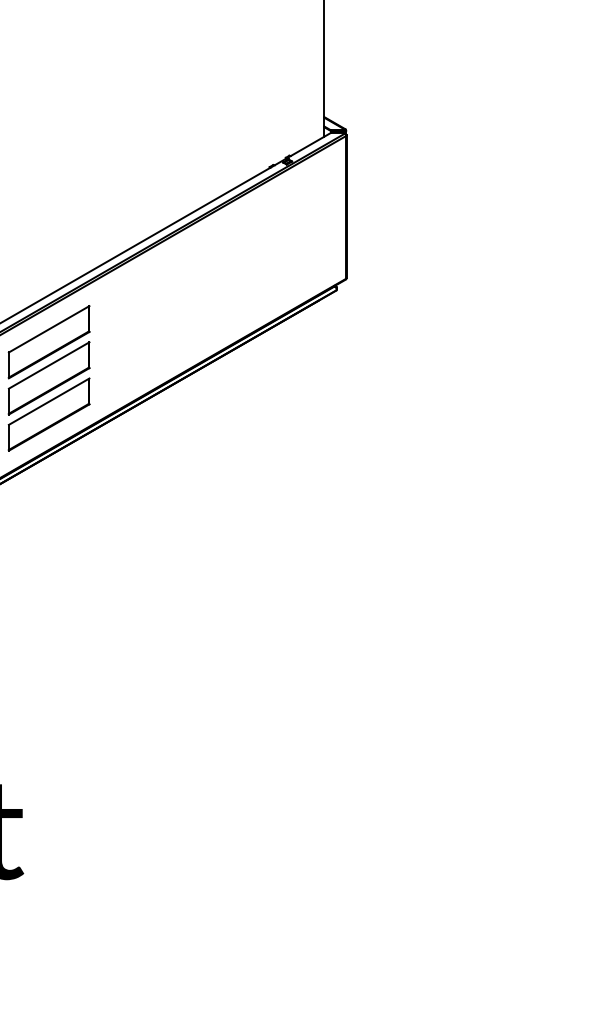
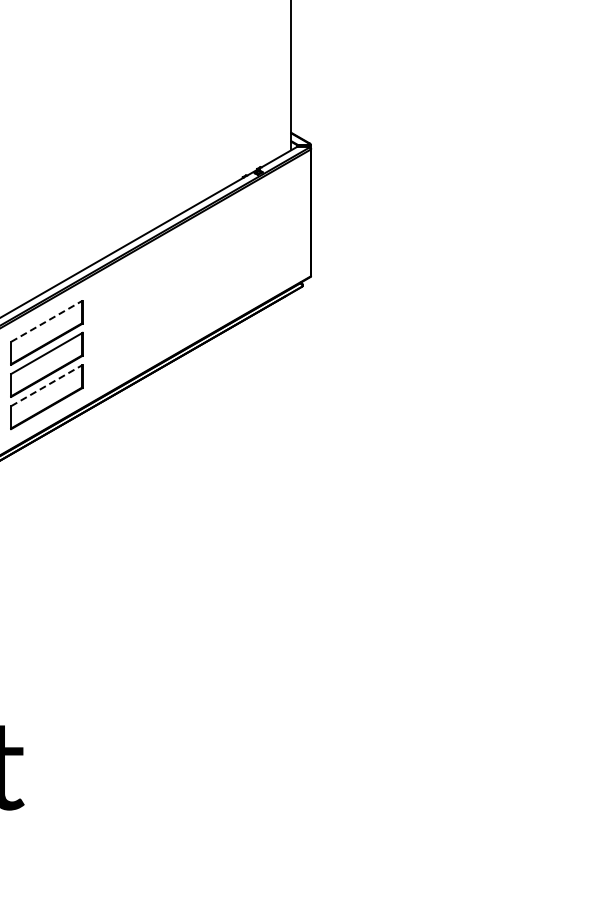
line: (49, 329) -> (47, 321), solid -> dashed
line: (49, 401) -> (47, 385), solid -> dashed

